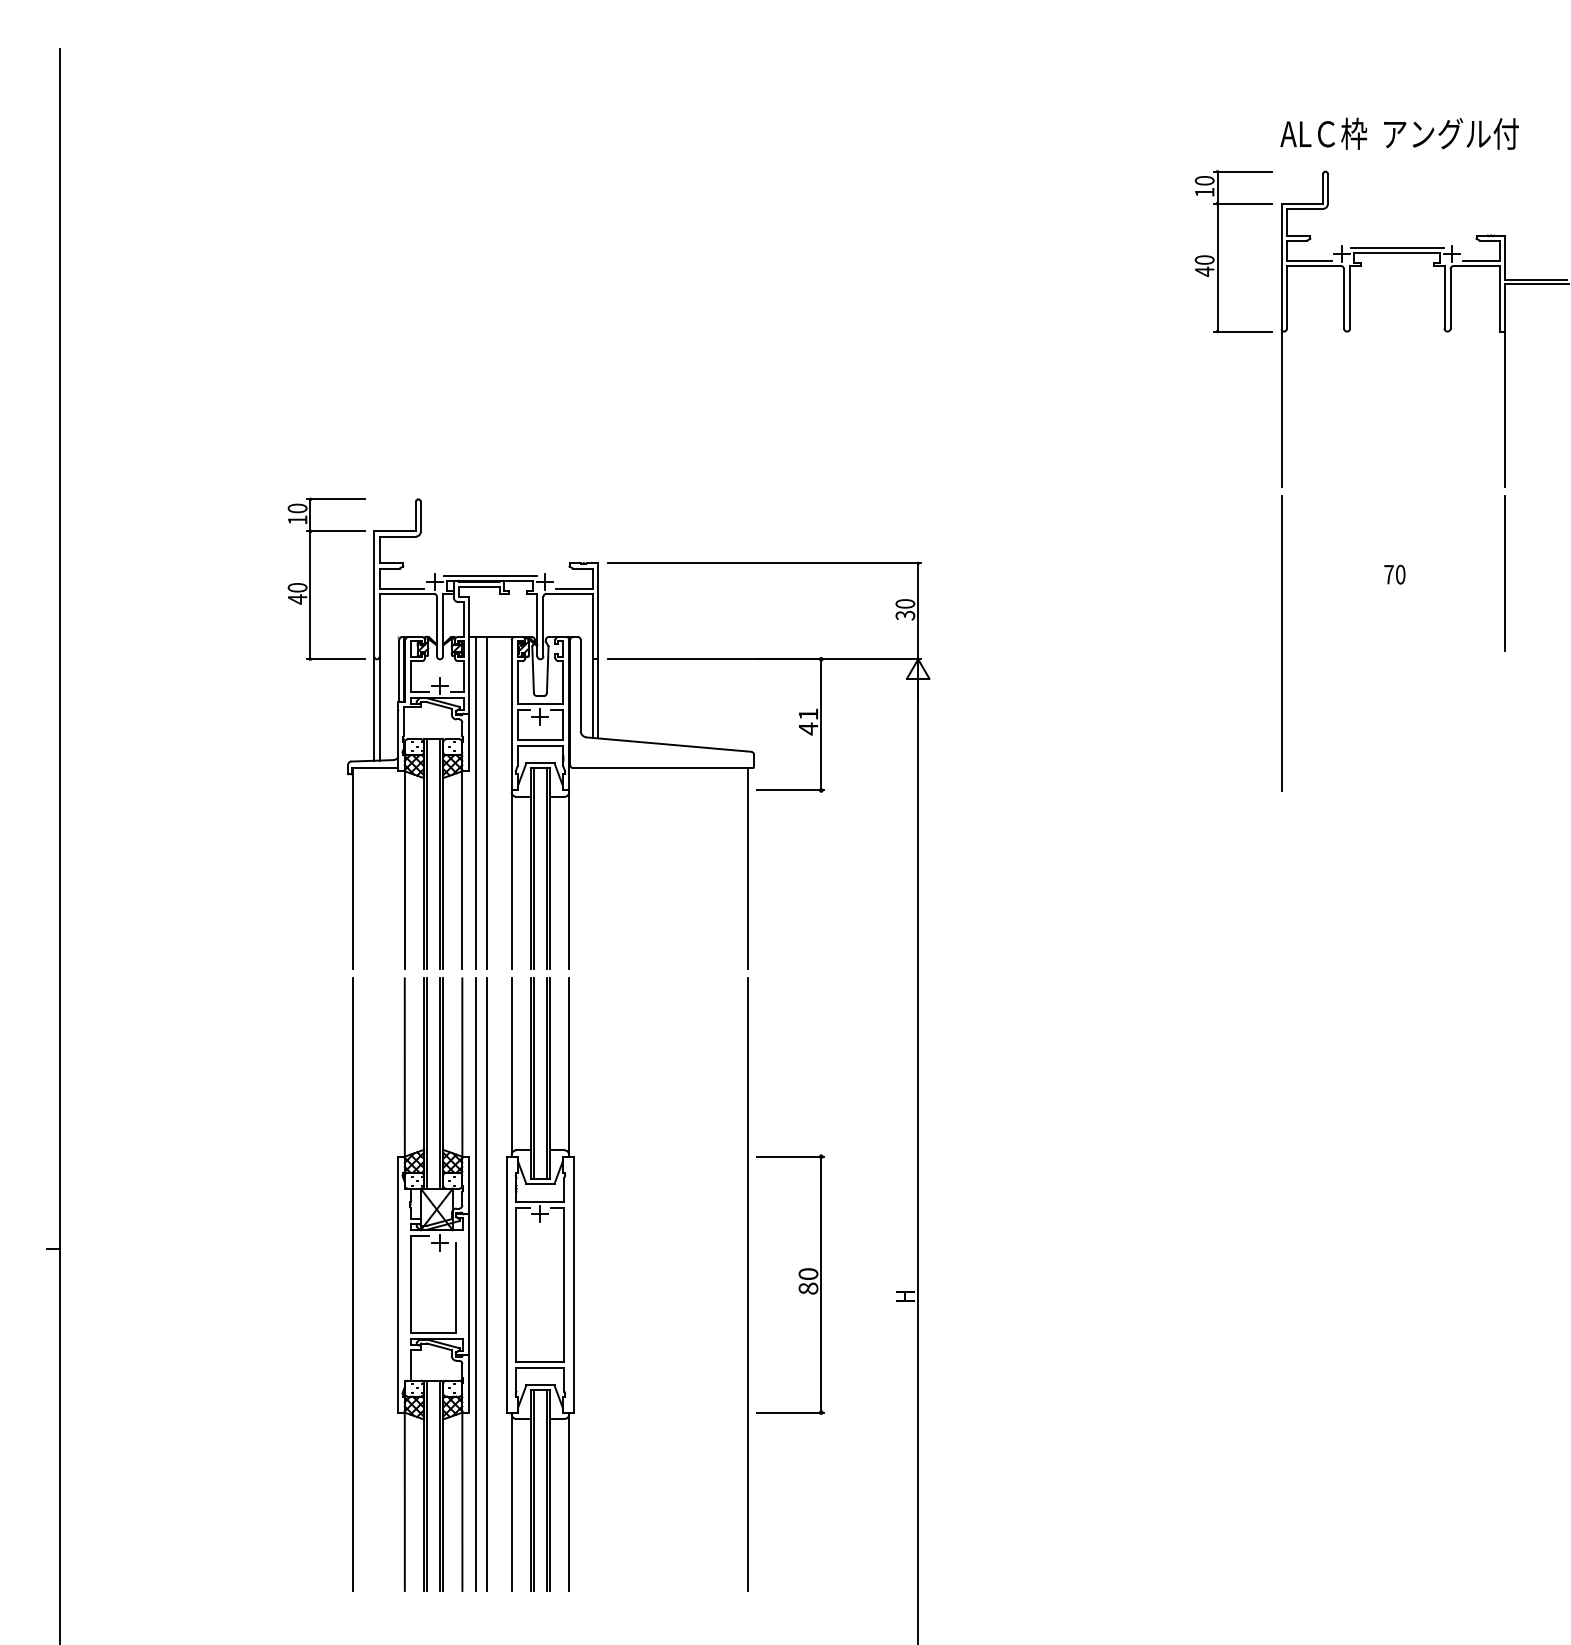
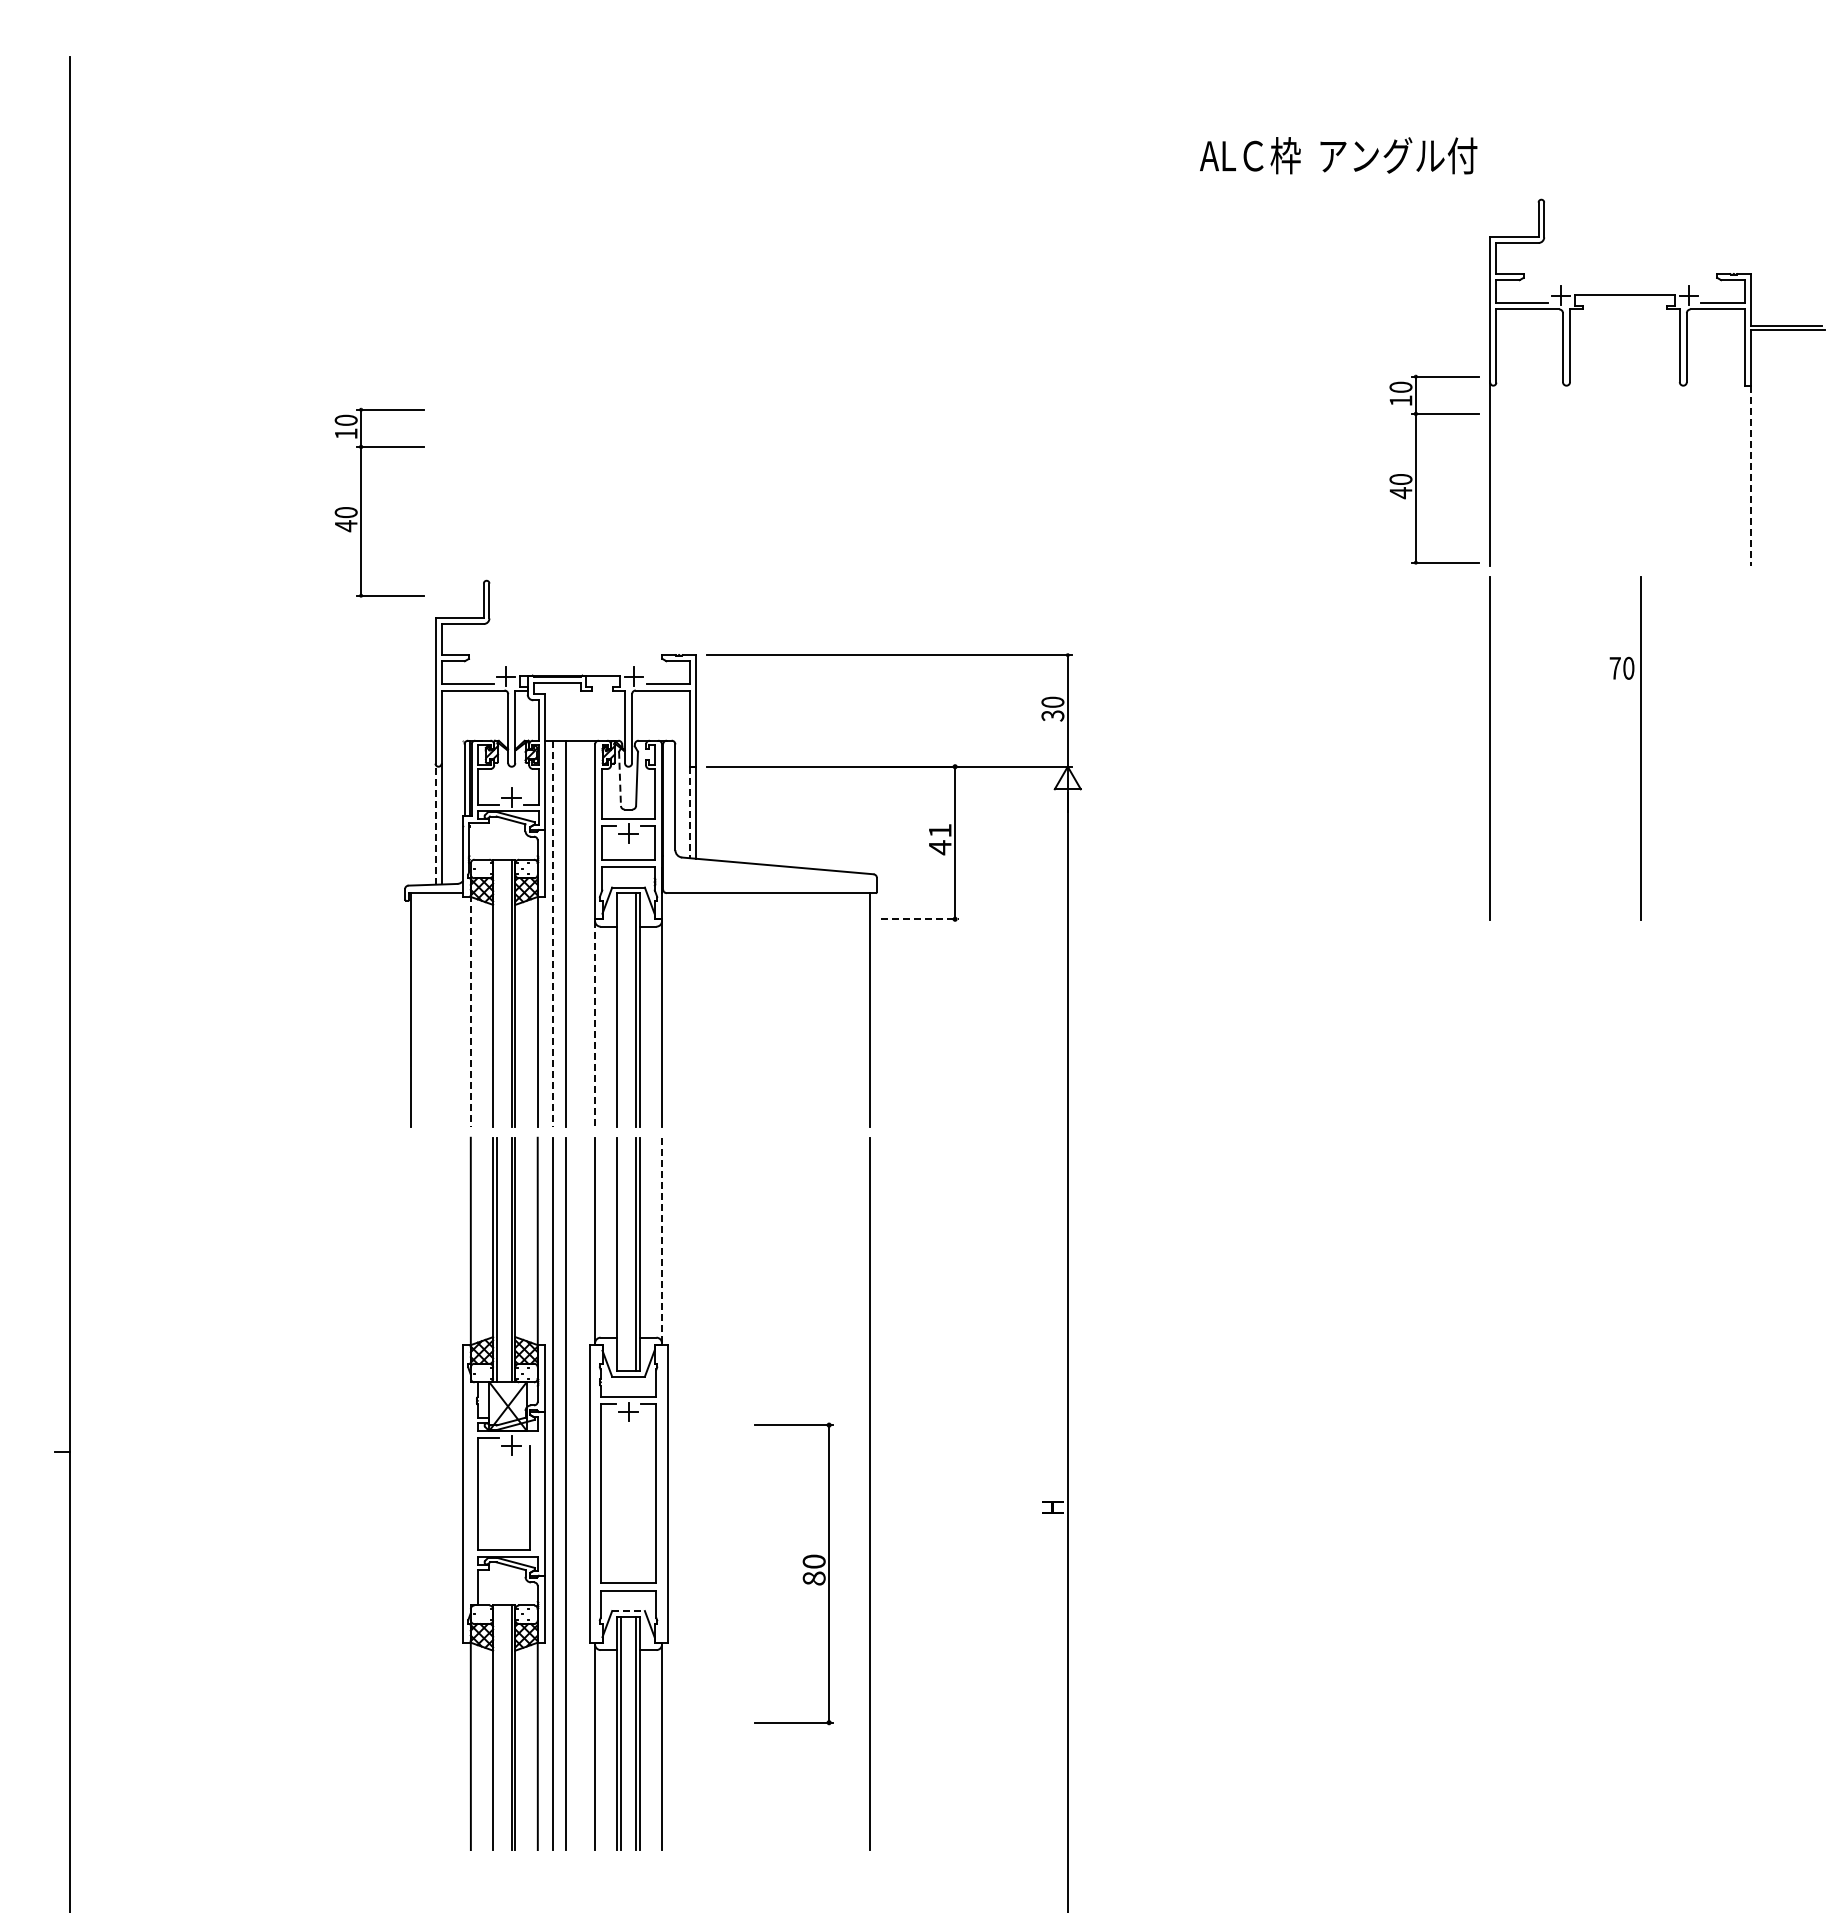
text: (1399, 133) -> (1338, 155), moved
line: (1396, 248) -> (1624, 288), removed
part: (1218, 251) -> (1416, 469), moved
line: (1505, 409) -> (1750, 476), solid -> dashed
line: (1505, 573) -> (1750, 667), removed
line: (490, 575) -> (570, 669), removed
part: (310, 579) -> (361, 502), moved
line: (1410, 643) -> (1640, 748), added
line: (533, 670) -> (620, 779), solid -> dashed
line: (592, 698) -> (689, 812), solid -> dashed
line: (374, 708) -> (435, 823), solid -> dashed
line: (791, 790) -> (920, 919), solid -> dashed
line: (475, 802) -> (553, 933), solid -> dashed
line: (426, 853) -> (496, 992), removed
line: (404, 868) -> (470, 1010), solid -> dashed
line: (534, 868) -> (621, 1009), removed
line: (512, 880) -> (595, 1024), solid -> dashed
line: (569, 1066) -> (662, 1240), solid -> dashed
line: (534, 1078) -> (621, 1254), removed
line: (352, 1284) -> (410, 1493), removed
part: (798, 1287) -> (802, 1577), moved
line: (541, 1385) -> (629, 1611), solid -> dashed
line: (426, 1485) -> (496, 1727), removed

